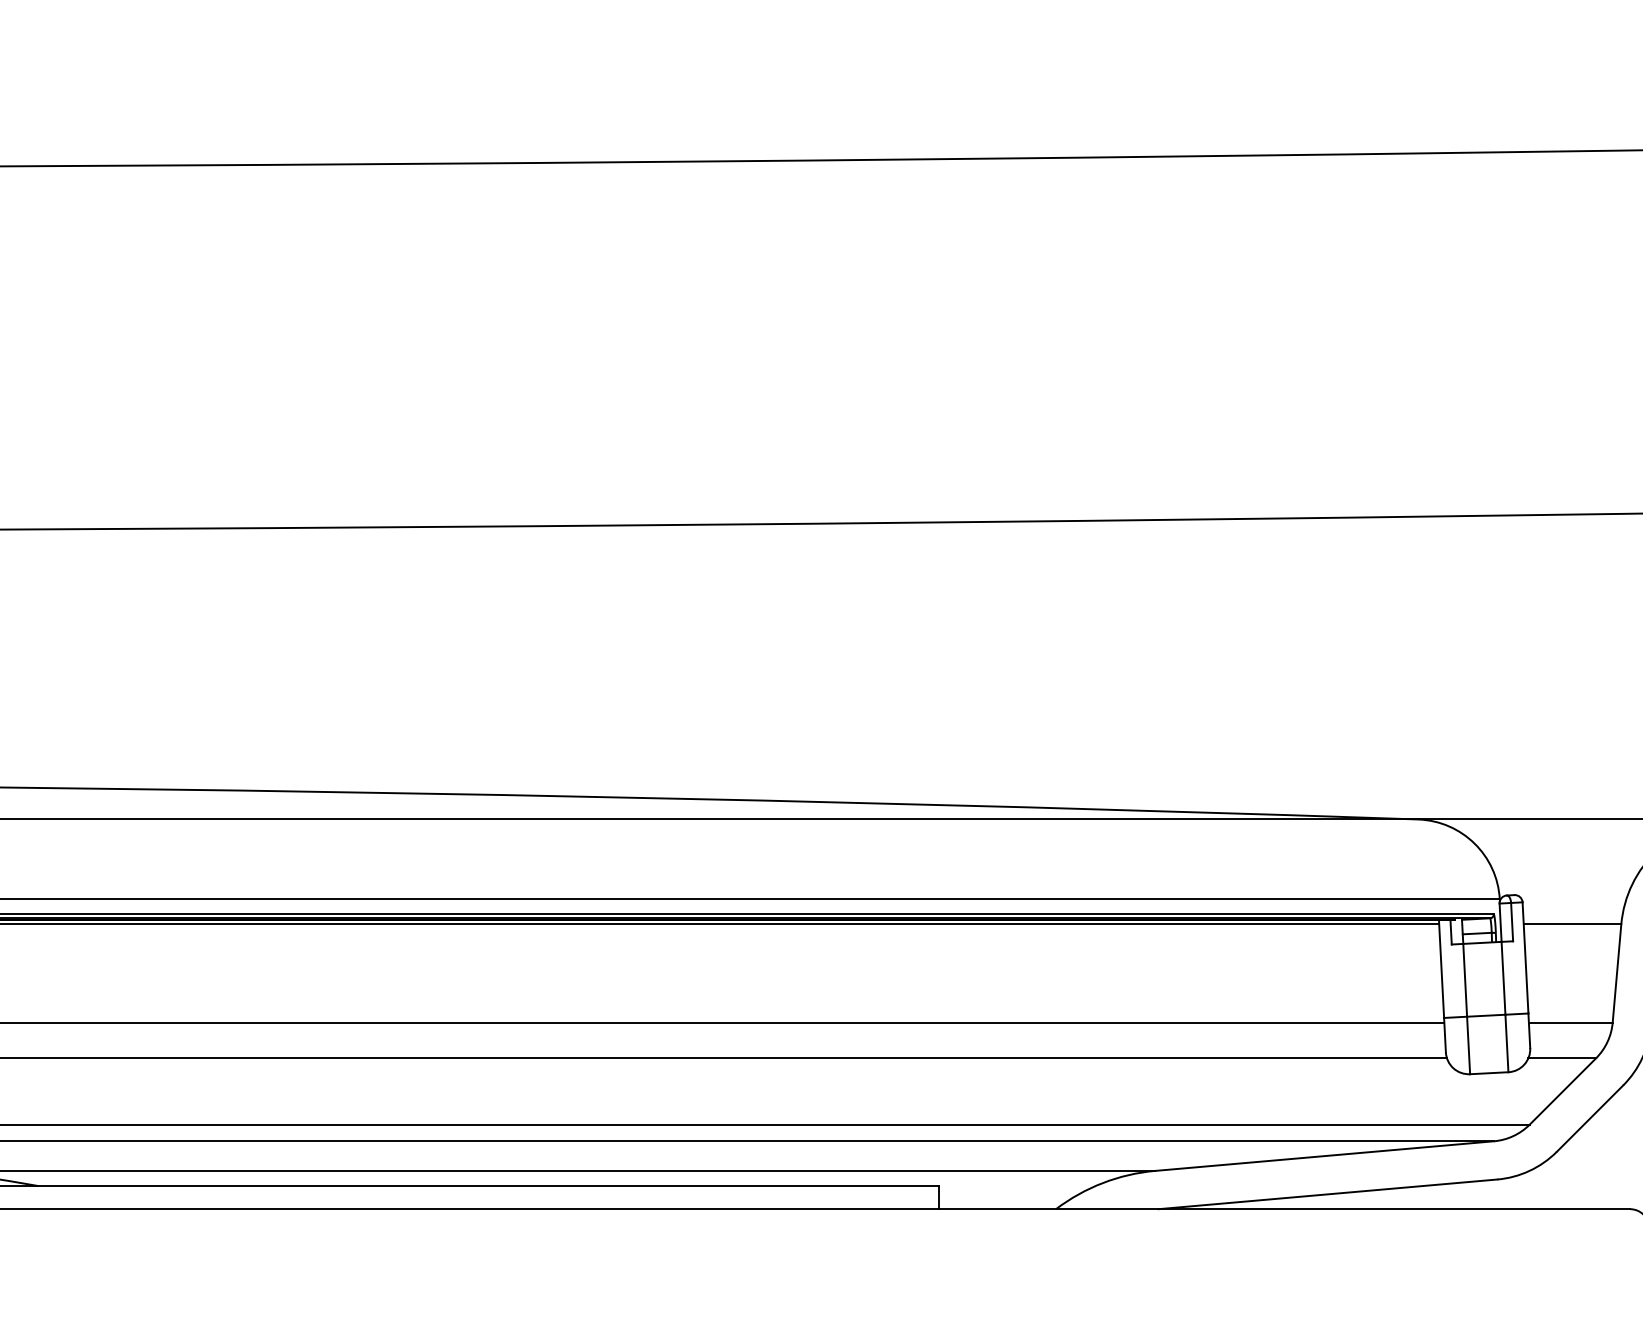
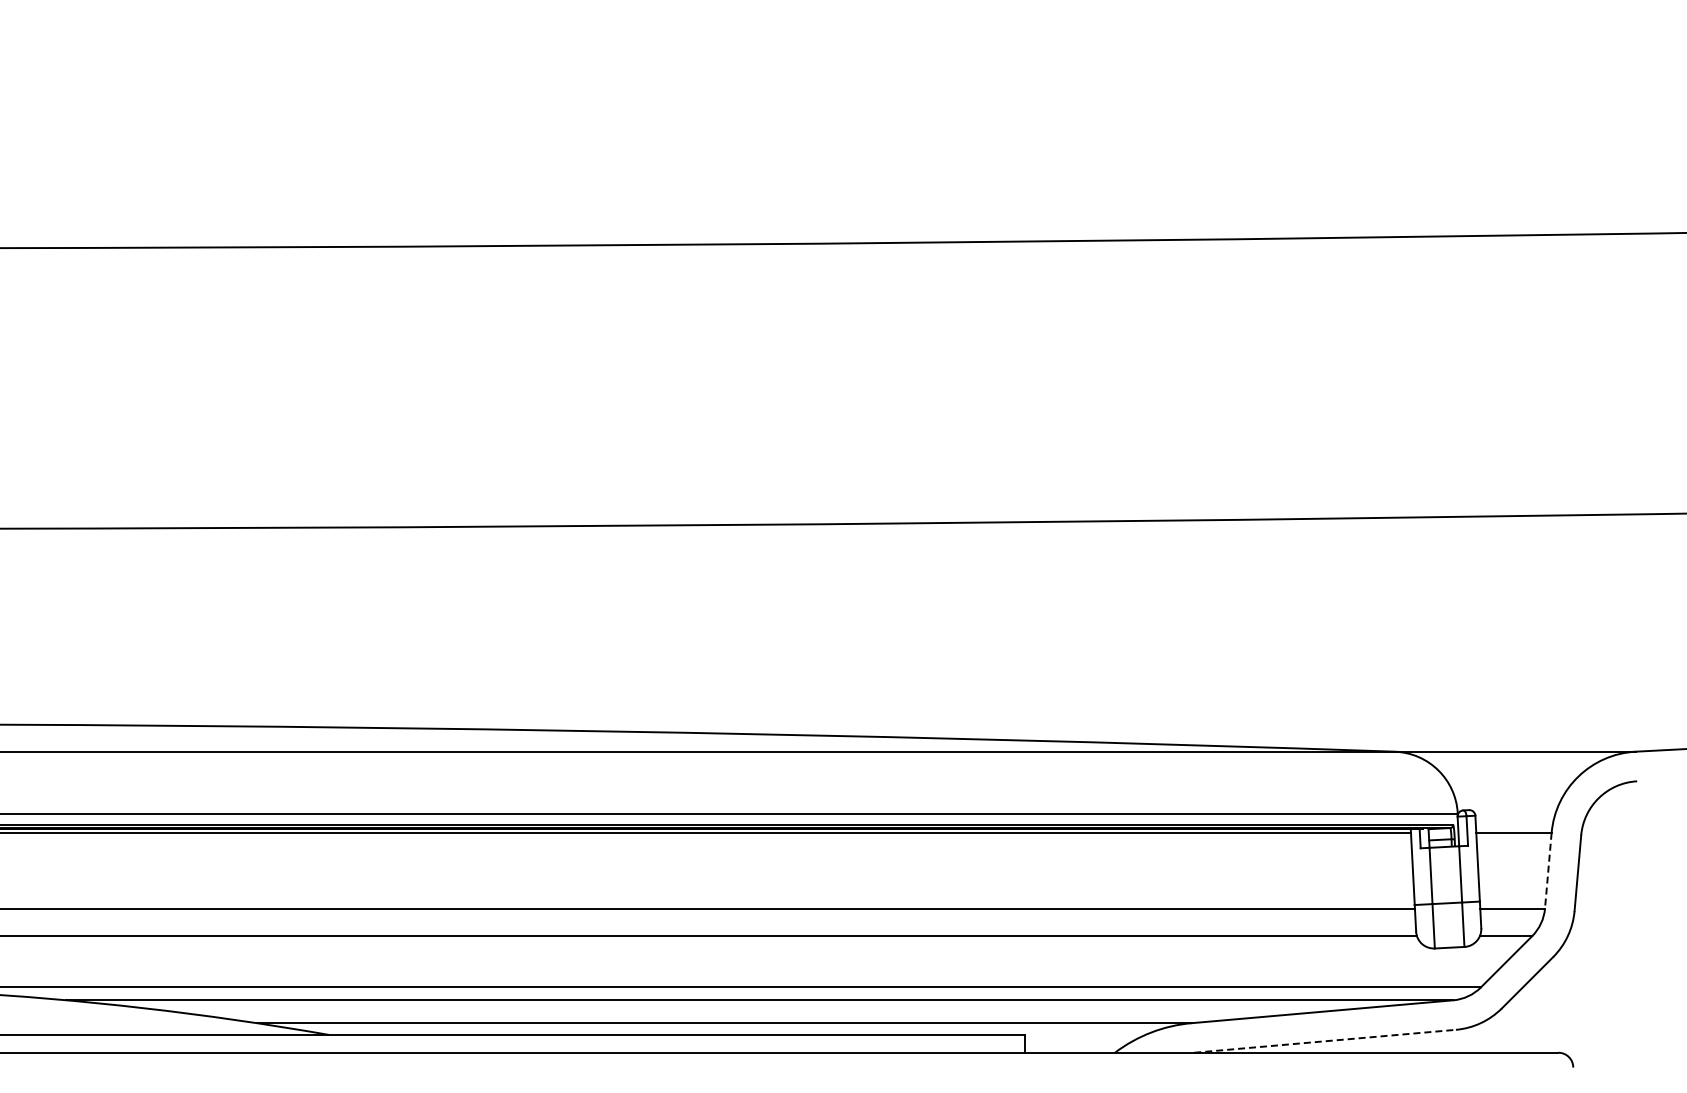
line: (1617, 974) -> (1548, 871), solid -> dashed
line: (1328, 1194) -> (1325, 1041), solid -> dashed

